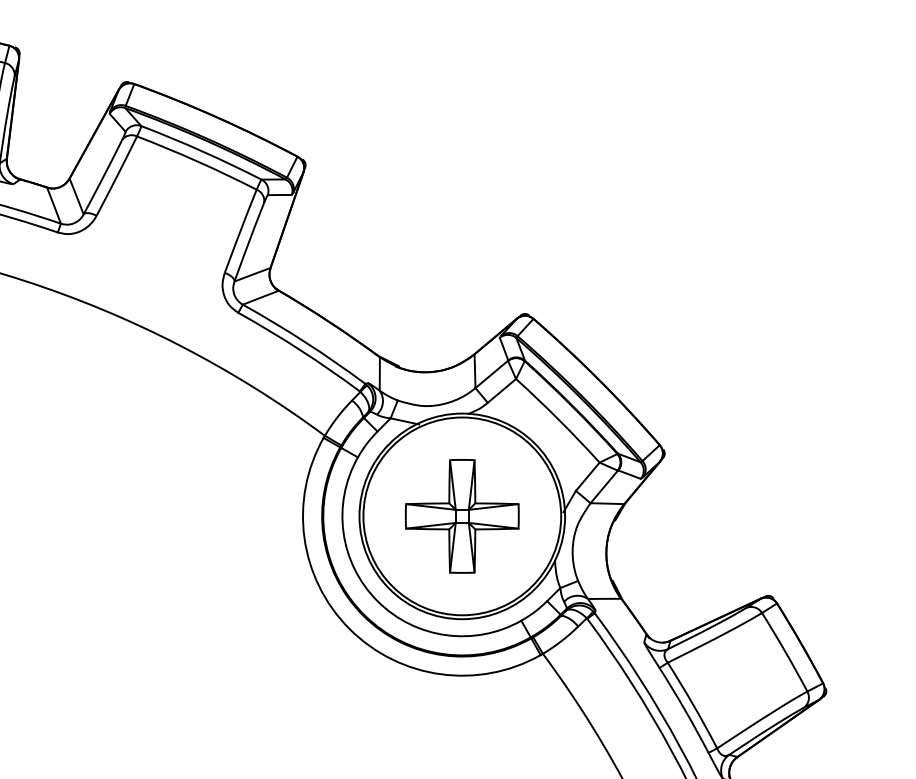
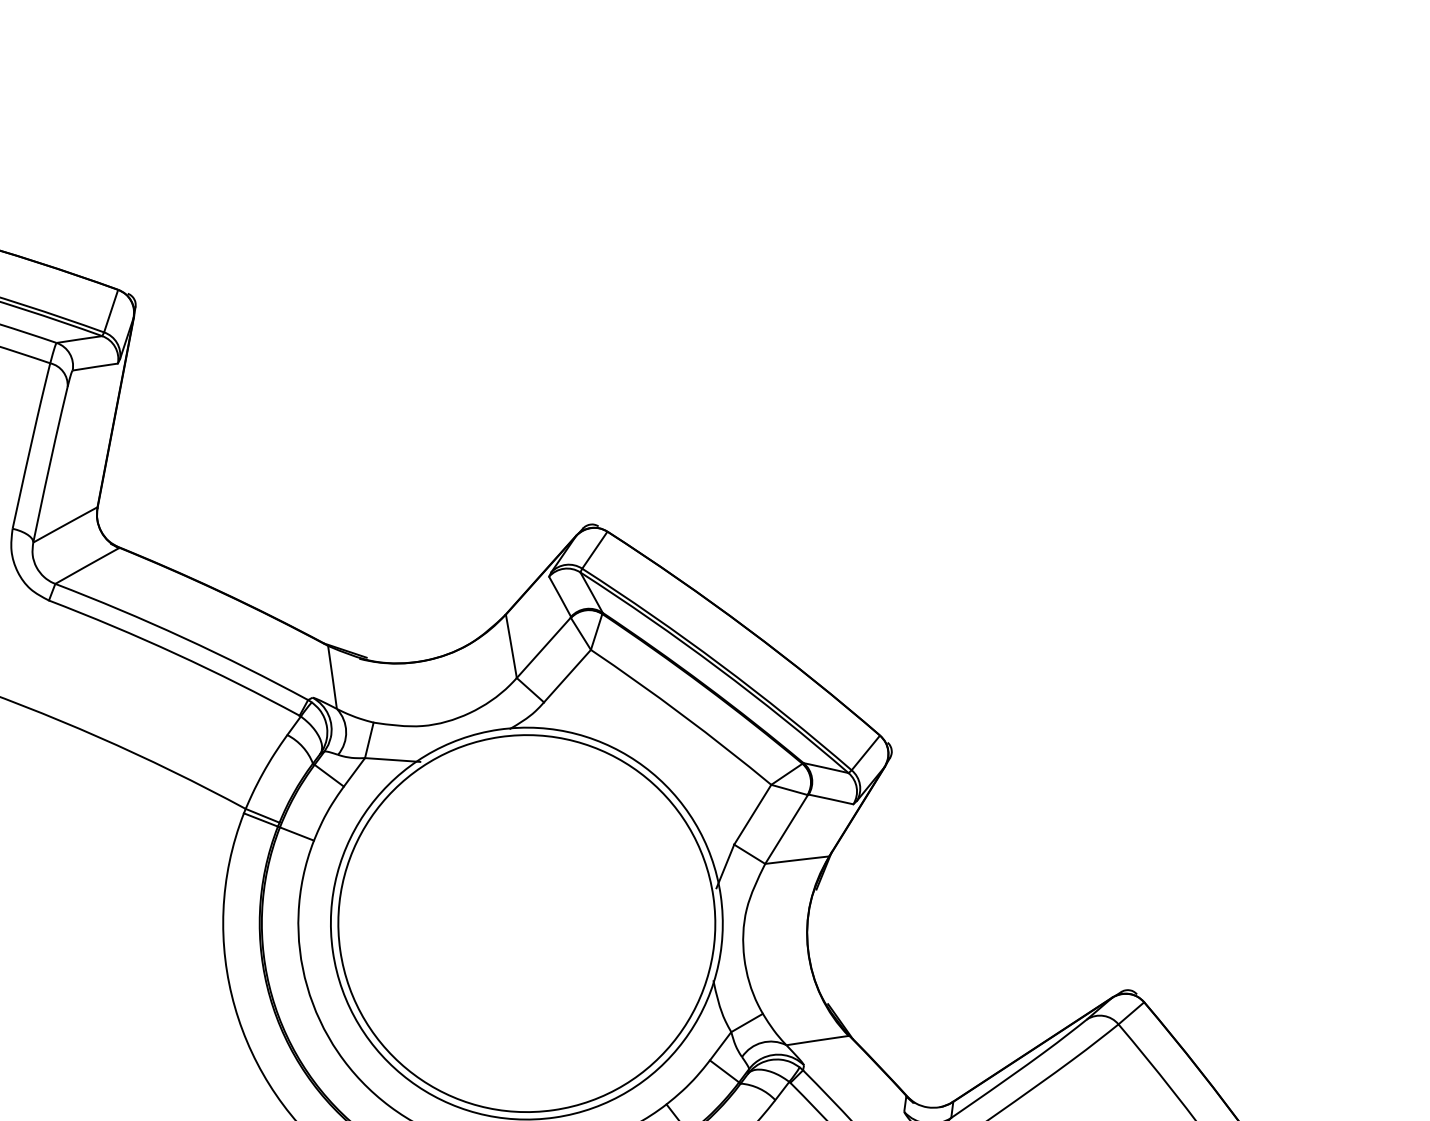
part: (462, 516) -> (527, 923), removed

